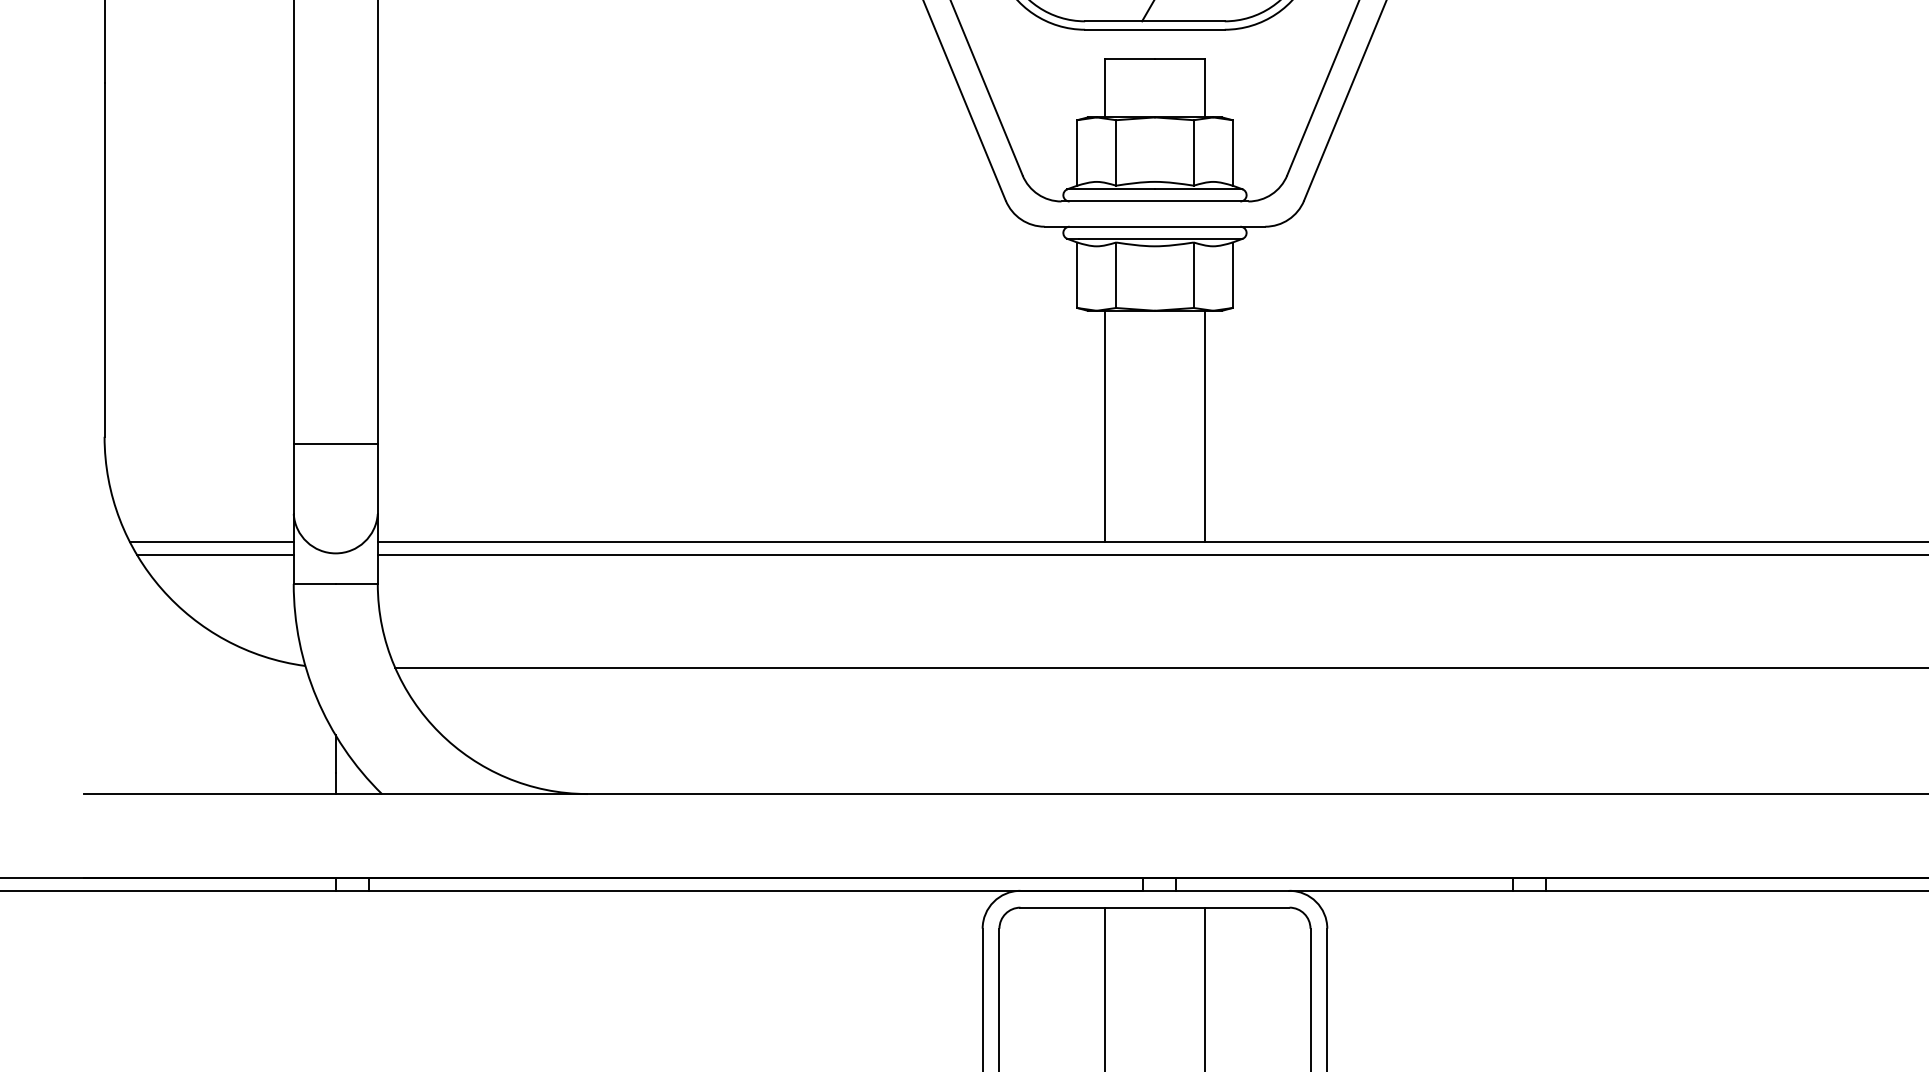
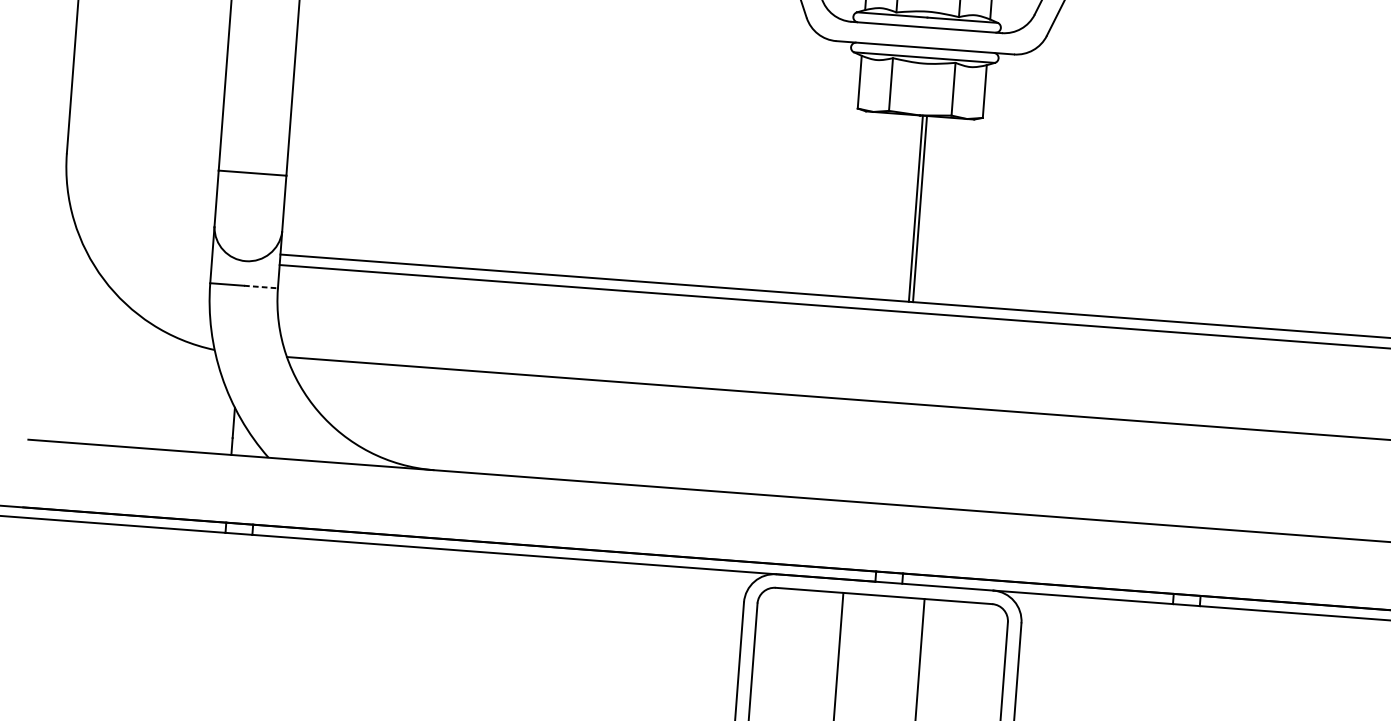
line: (1104, 425) -> (920, 208), moved
line: (1205, 425) -> (916, 208), moved
line: (211, 541) -> (146, 244), removed
line: (215, 555) -> (149, 255), removed
line: (357, 583) -> (261, 286), solid -> dashed

